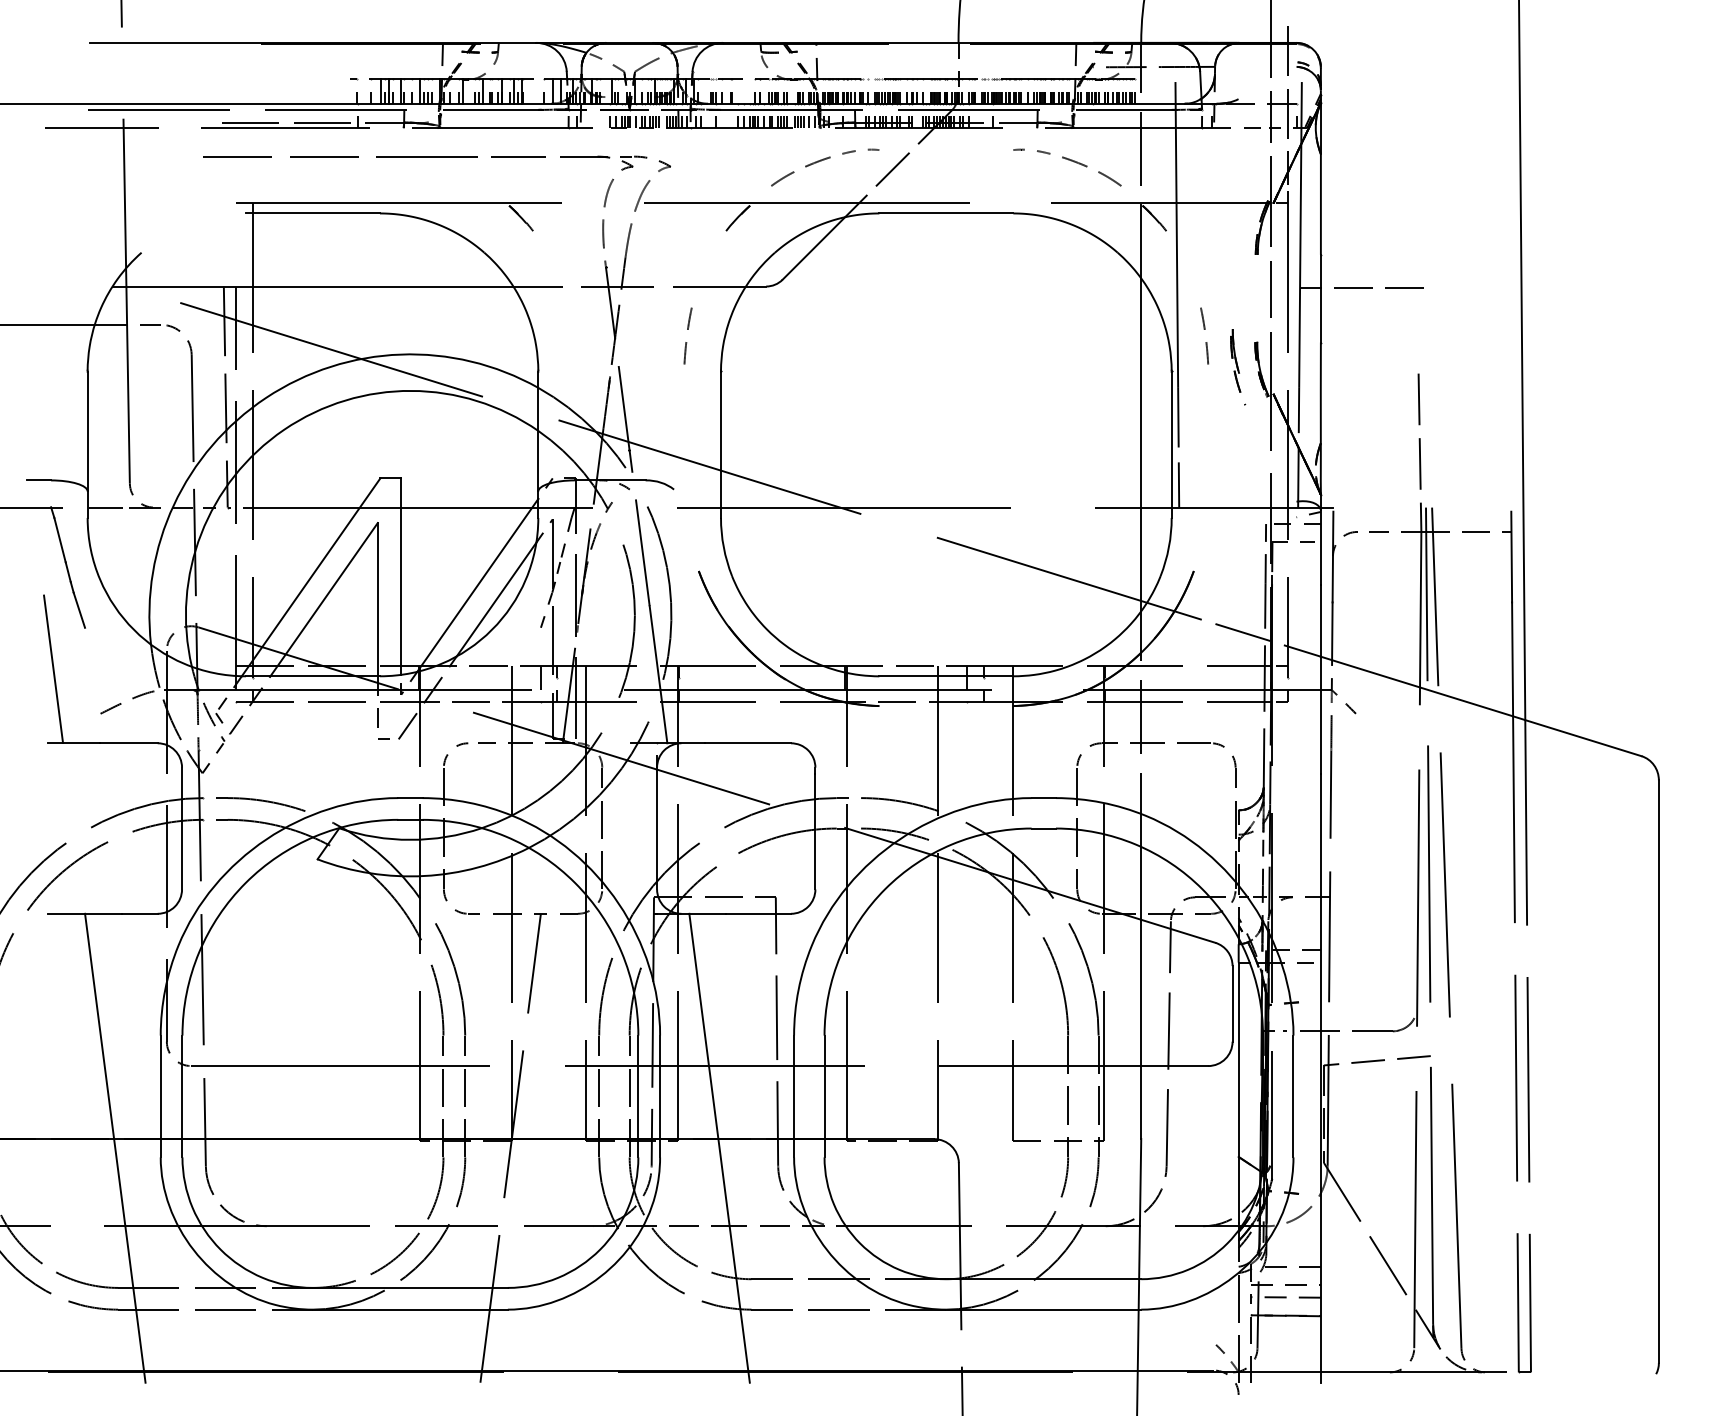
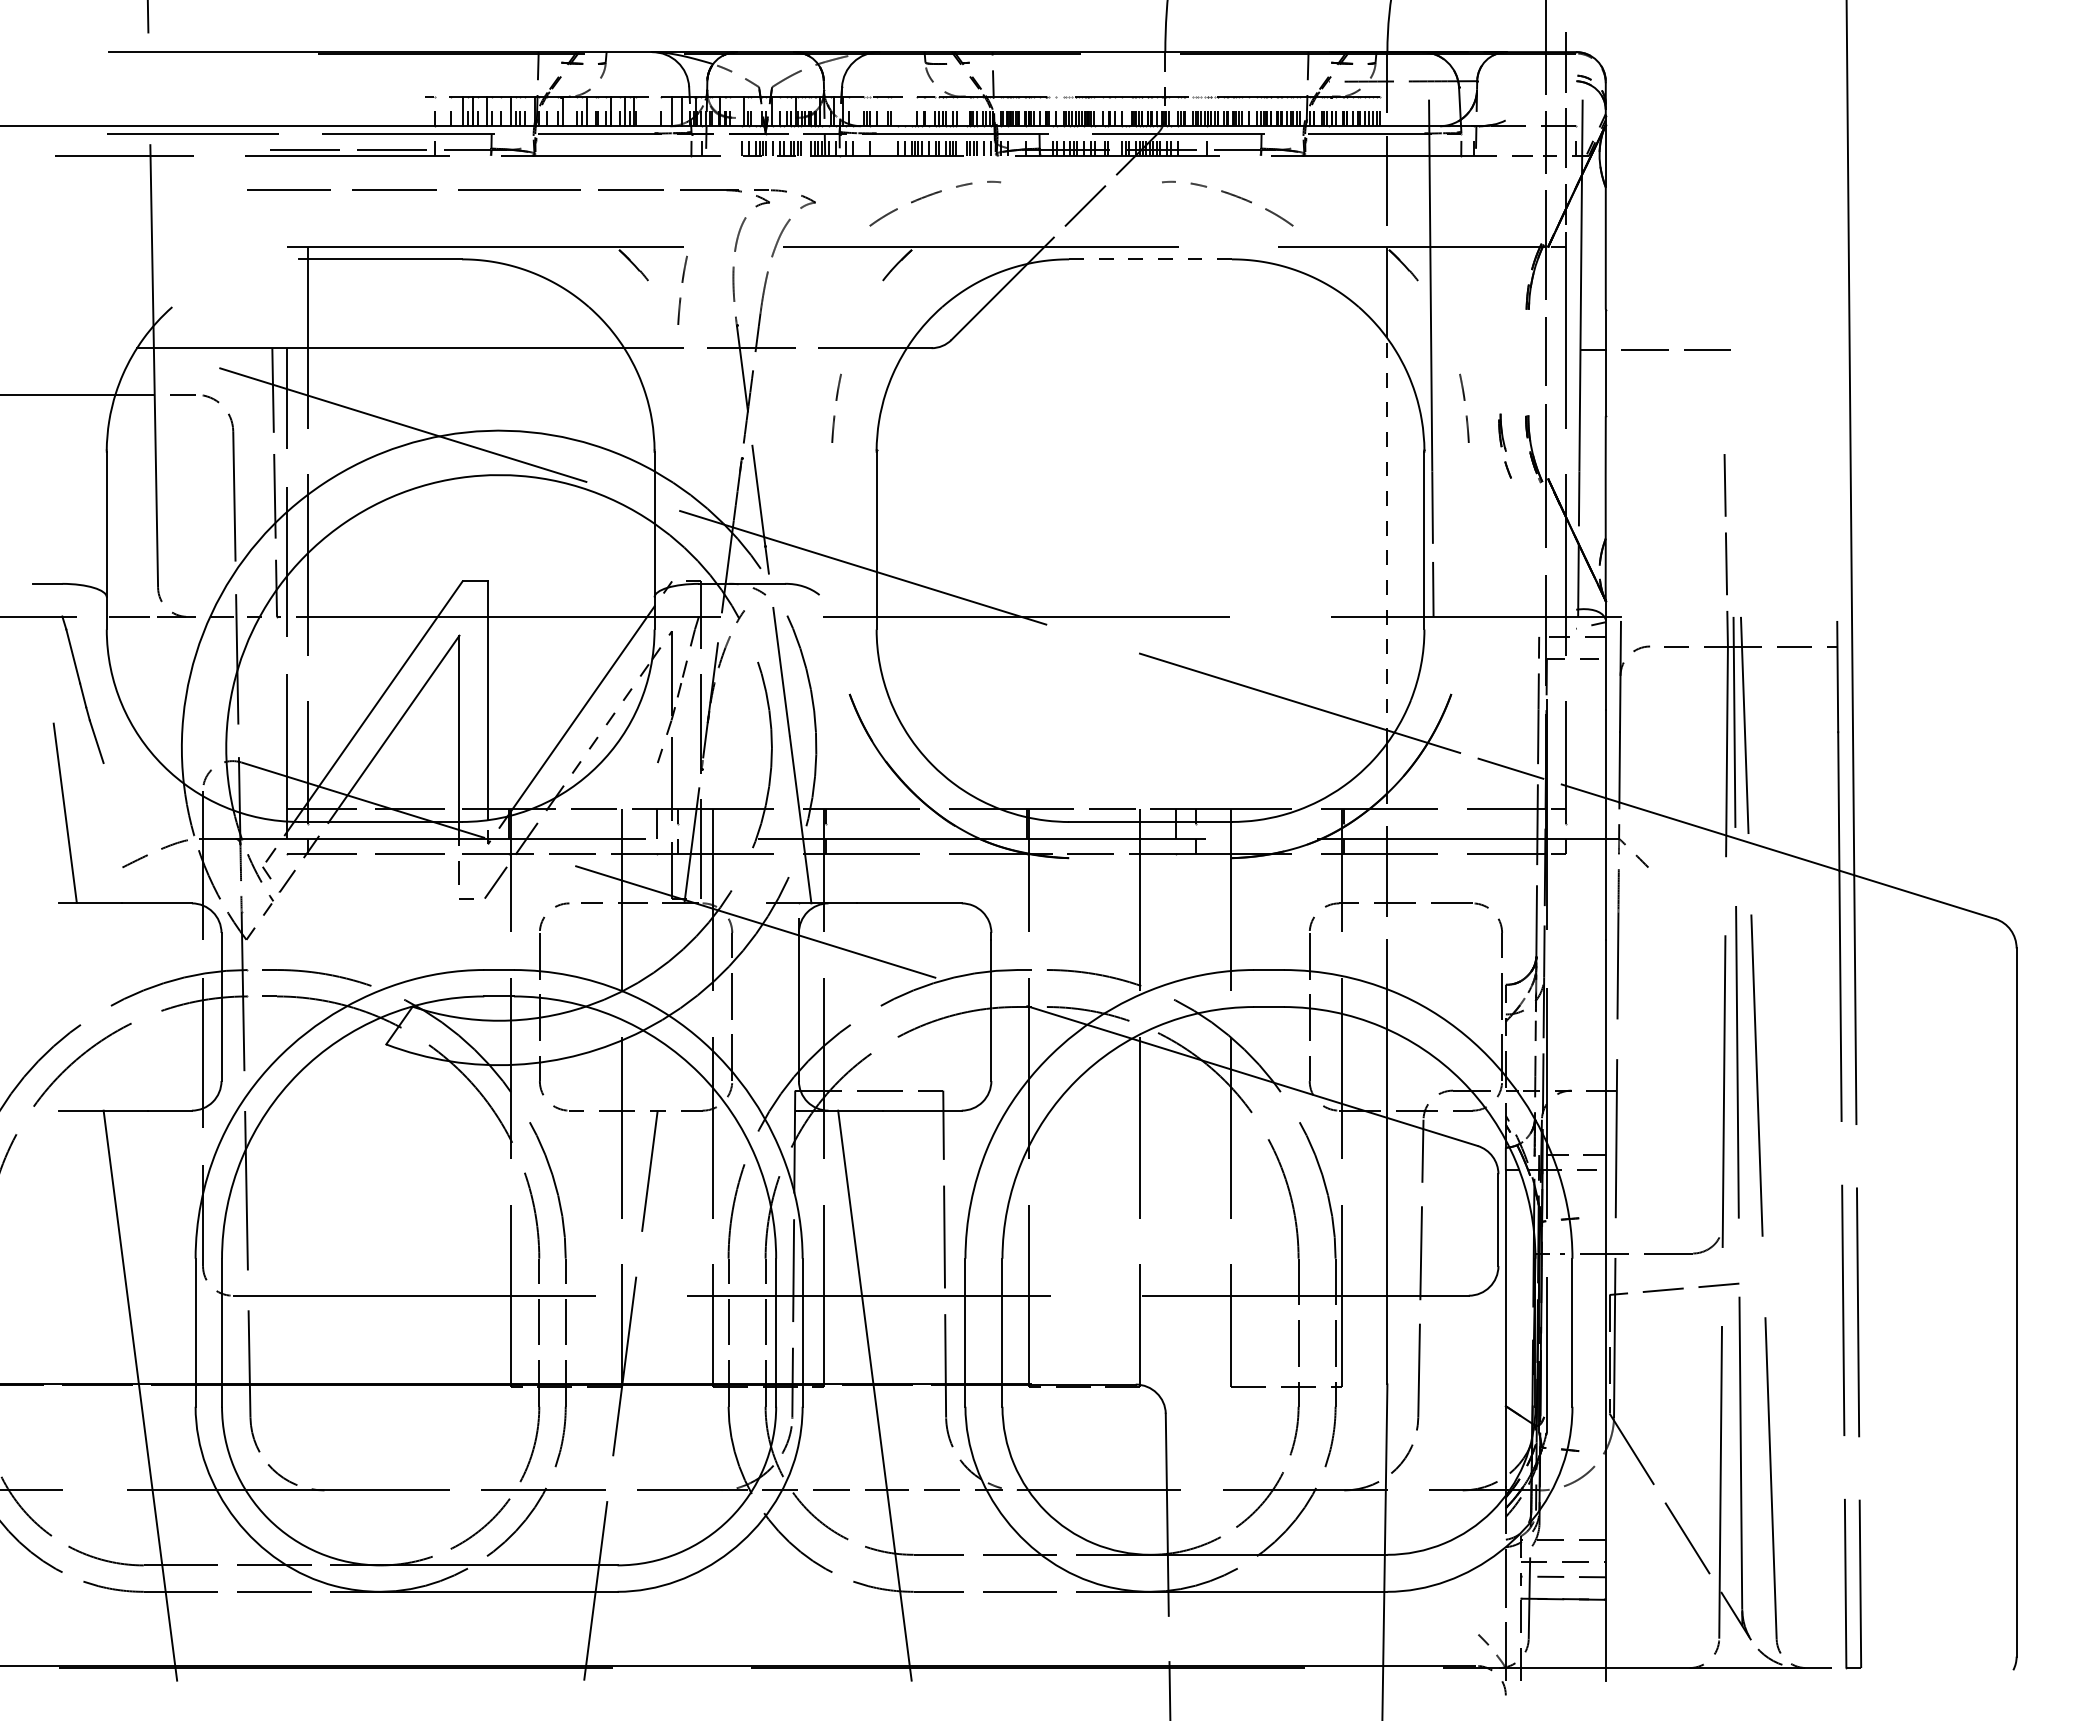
part: (822, 160) -> (932, 195), moved
part: (1069, 160) -> (1230, 195), moved
line: (946, 213) -> (1150, 259), solid -> dashed
curve: (561, 232) -> (682, 282), added
part: (1237, 366) -> (1504, 445), size x0.7
line: (1141, 444) -> (1387, 540), solid -> dashed
line: (497, 599) -> (604, 728), solid -> dashed

